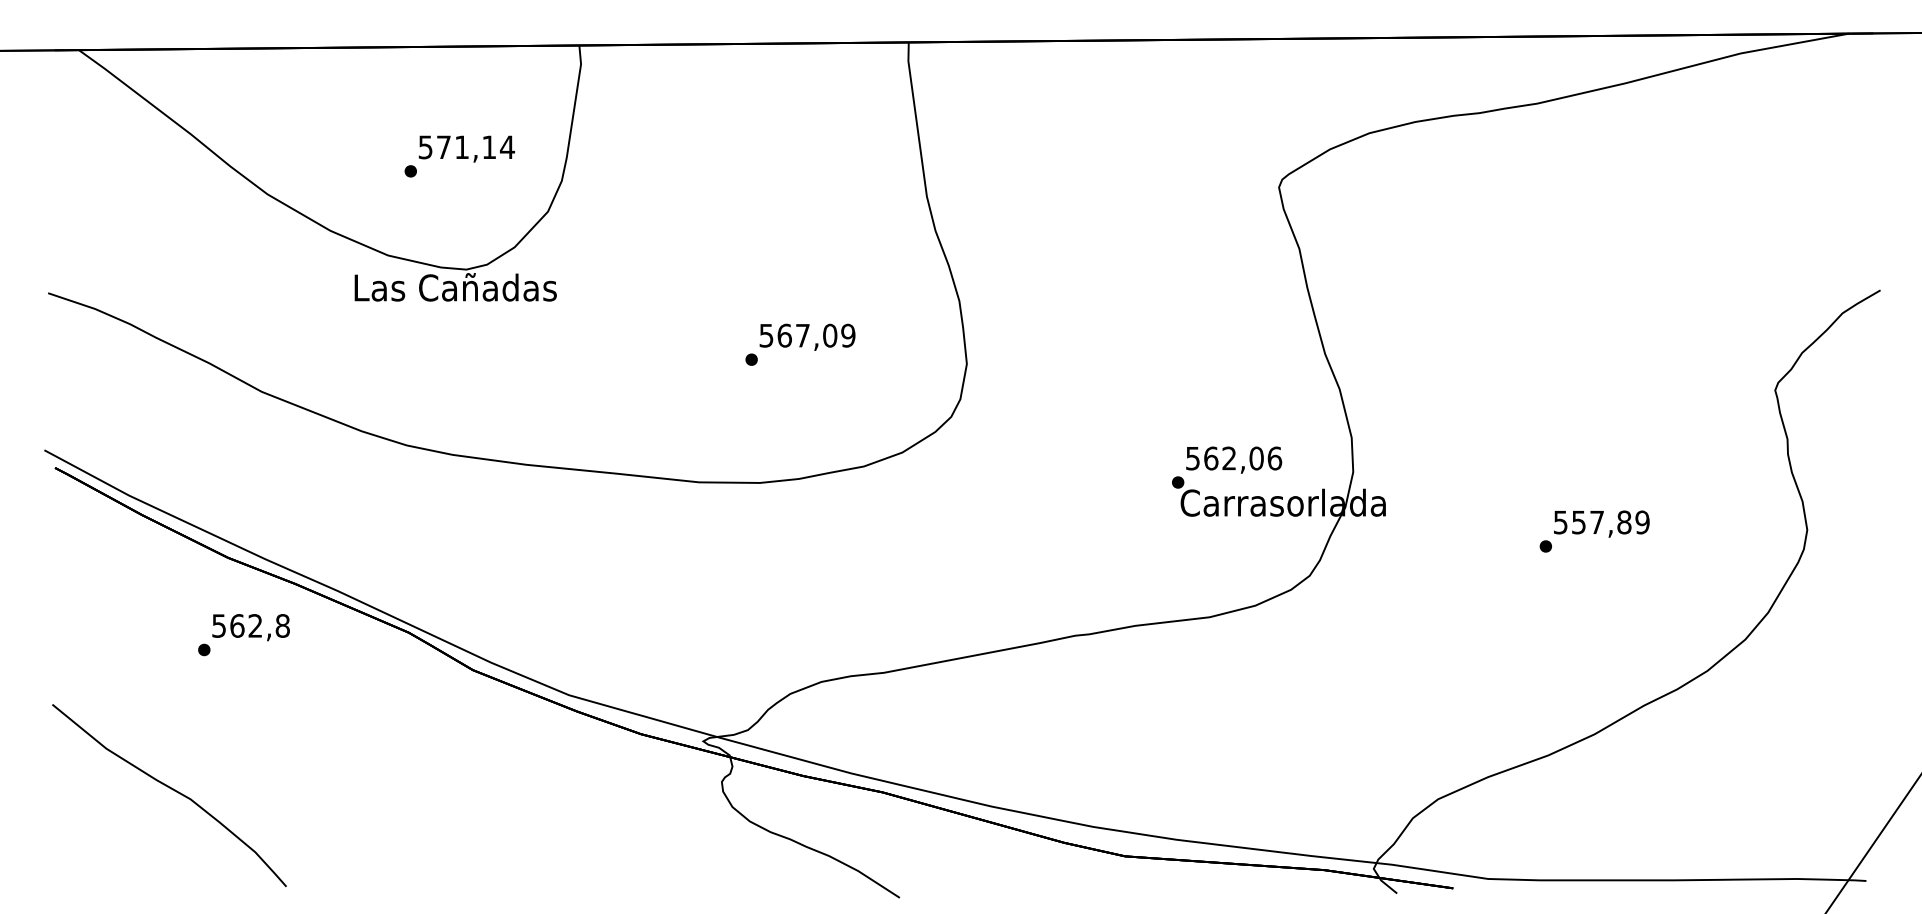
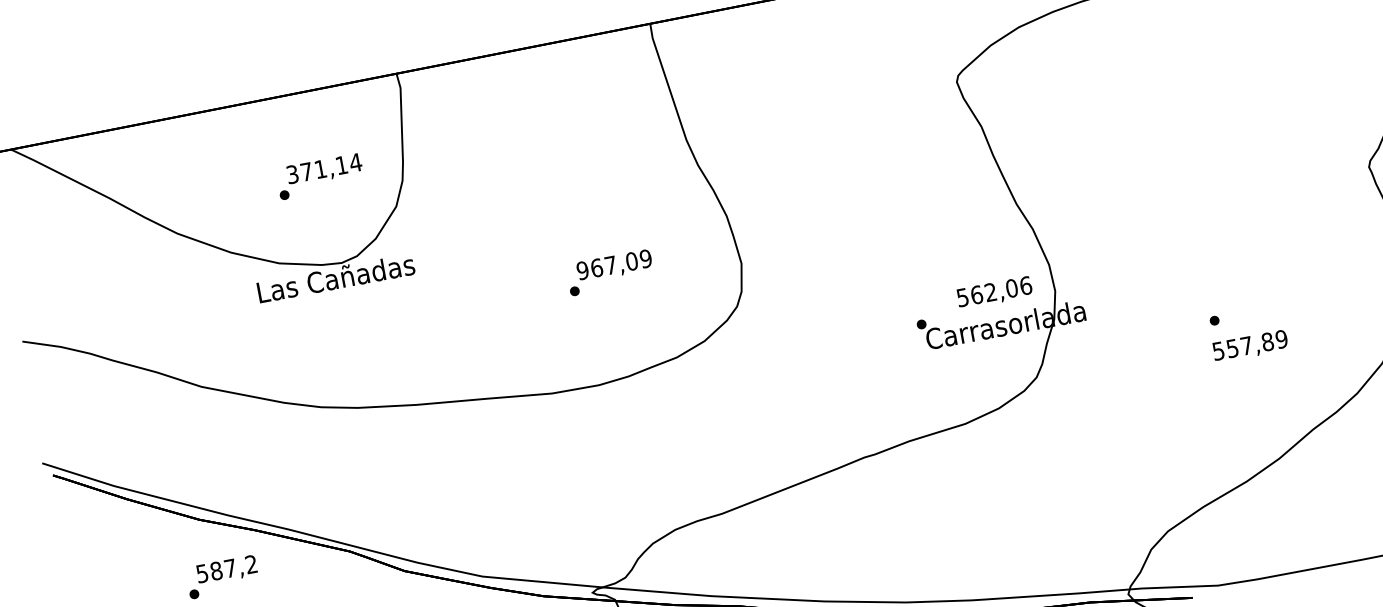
text: (425, 146) -> (292, 173), 571,14 -> 371,14
text: (766, 335) -> (582, 270), 567,09 -> 967,09
text: (1234, 459) -> (994, 292), moved
text: (1601, 523) -> (1250, 346), moved
text: (259, 625) -> (233, 567), 562,8 -> 587,2

